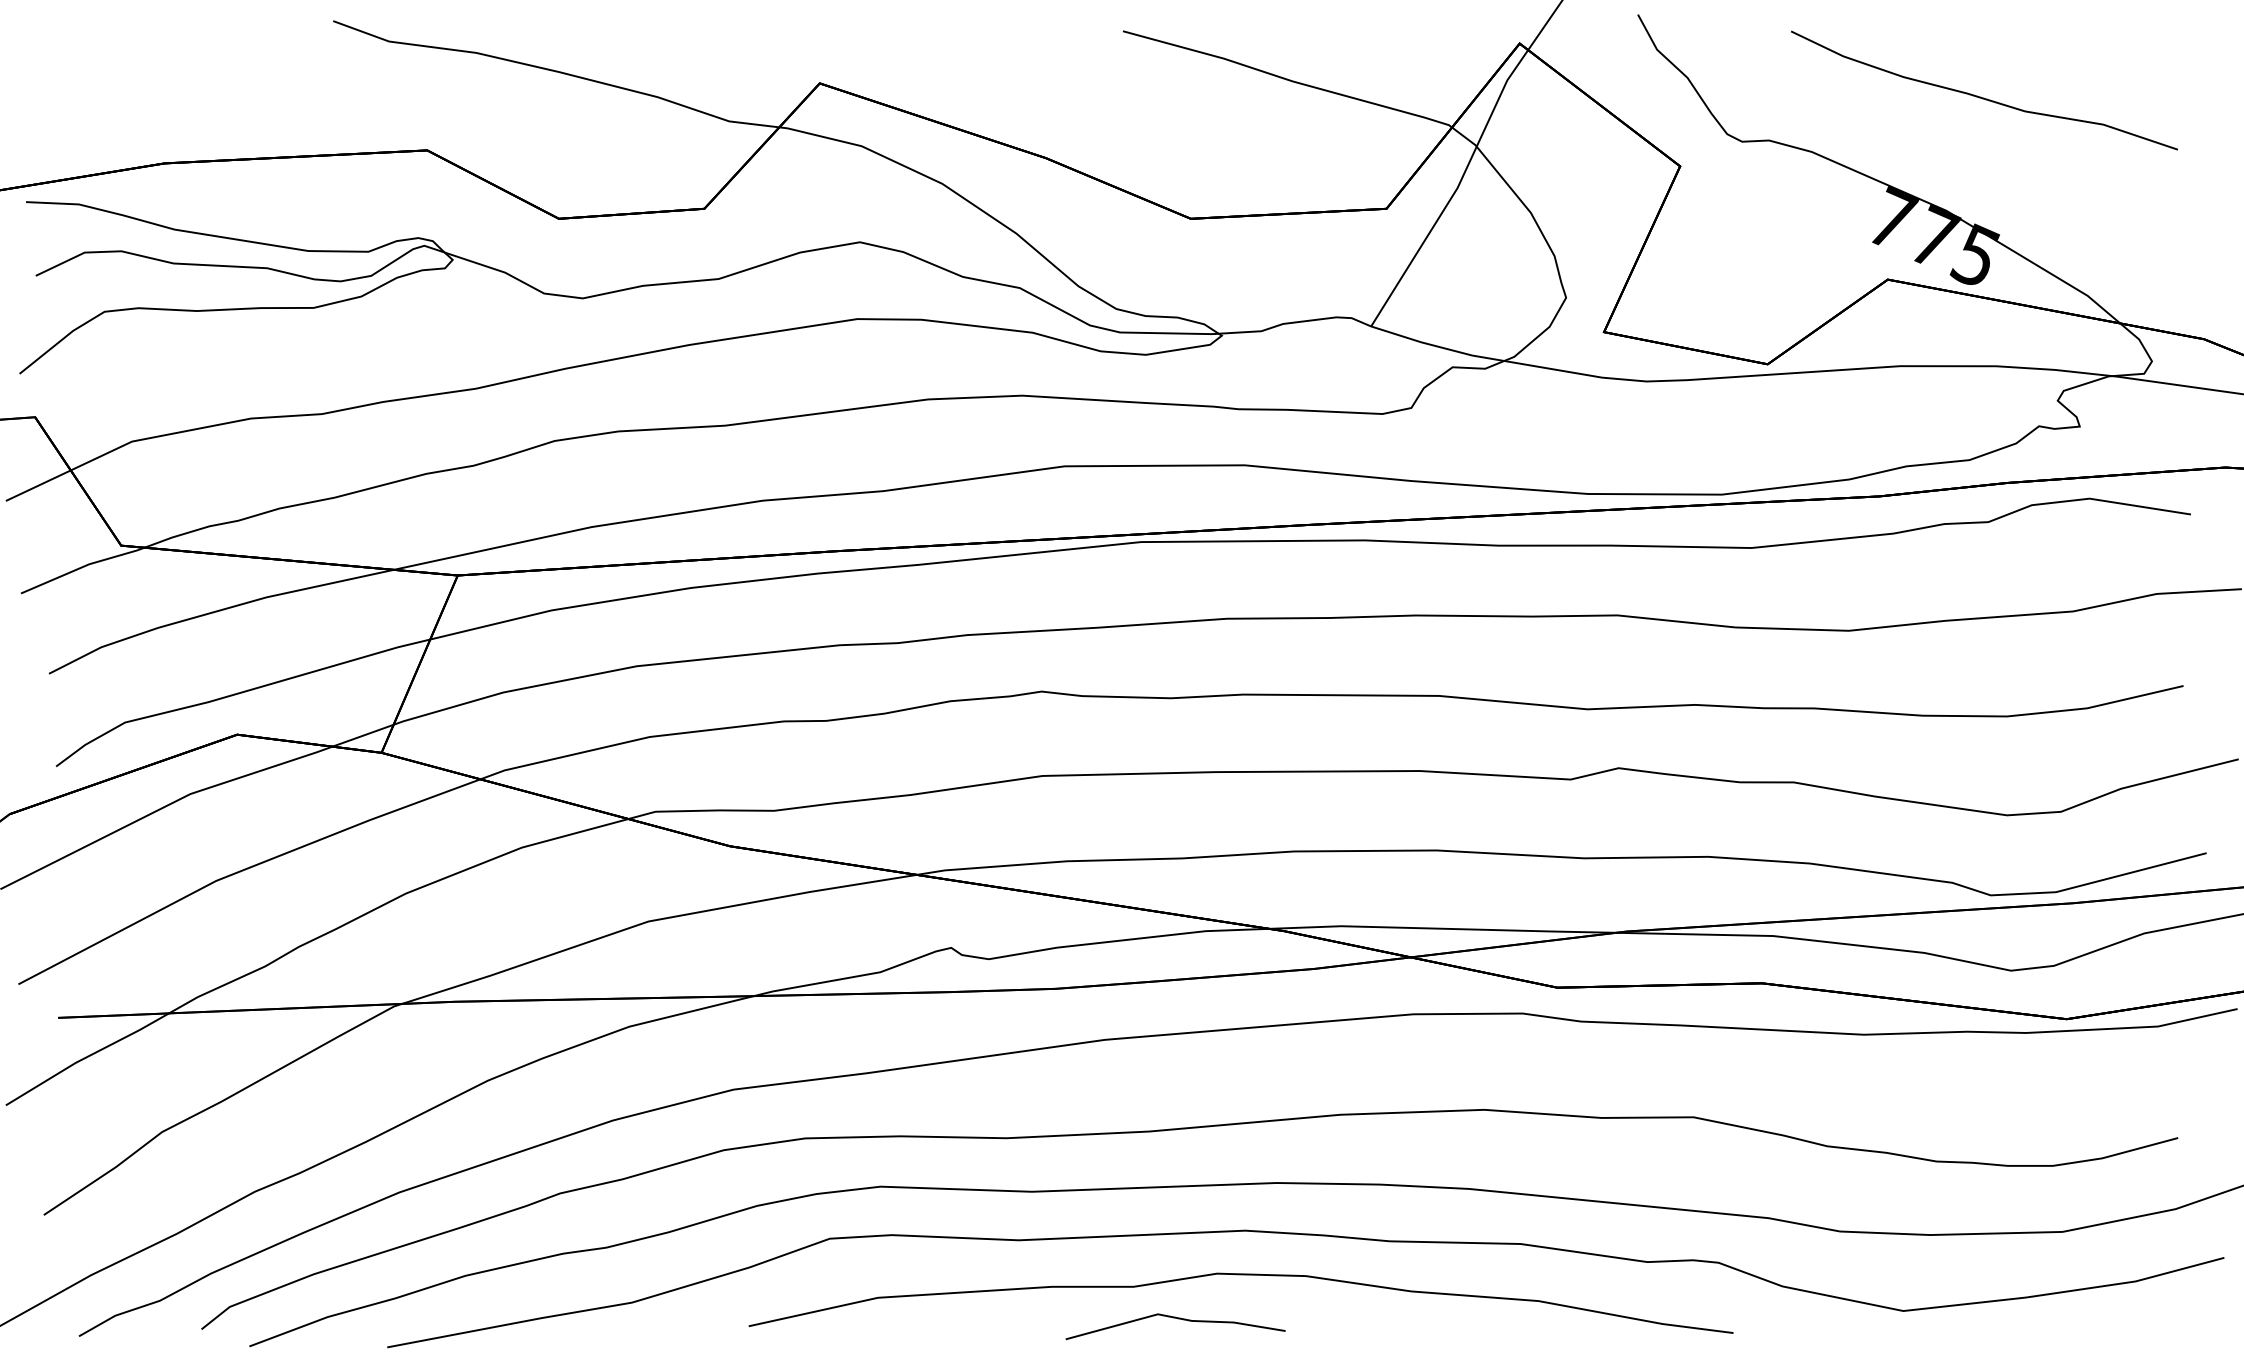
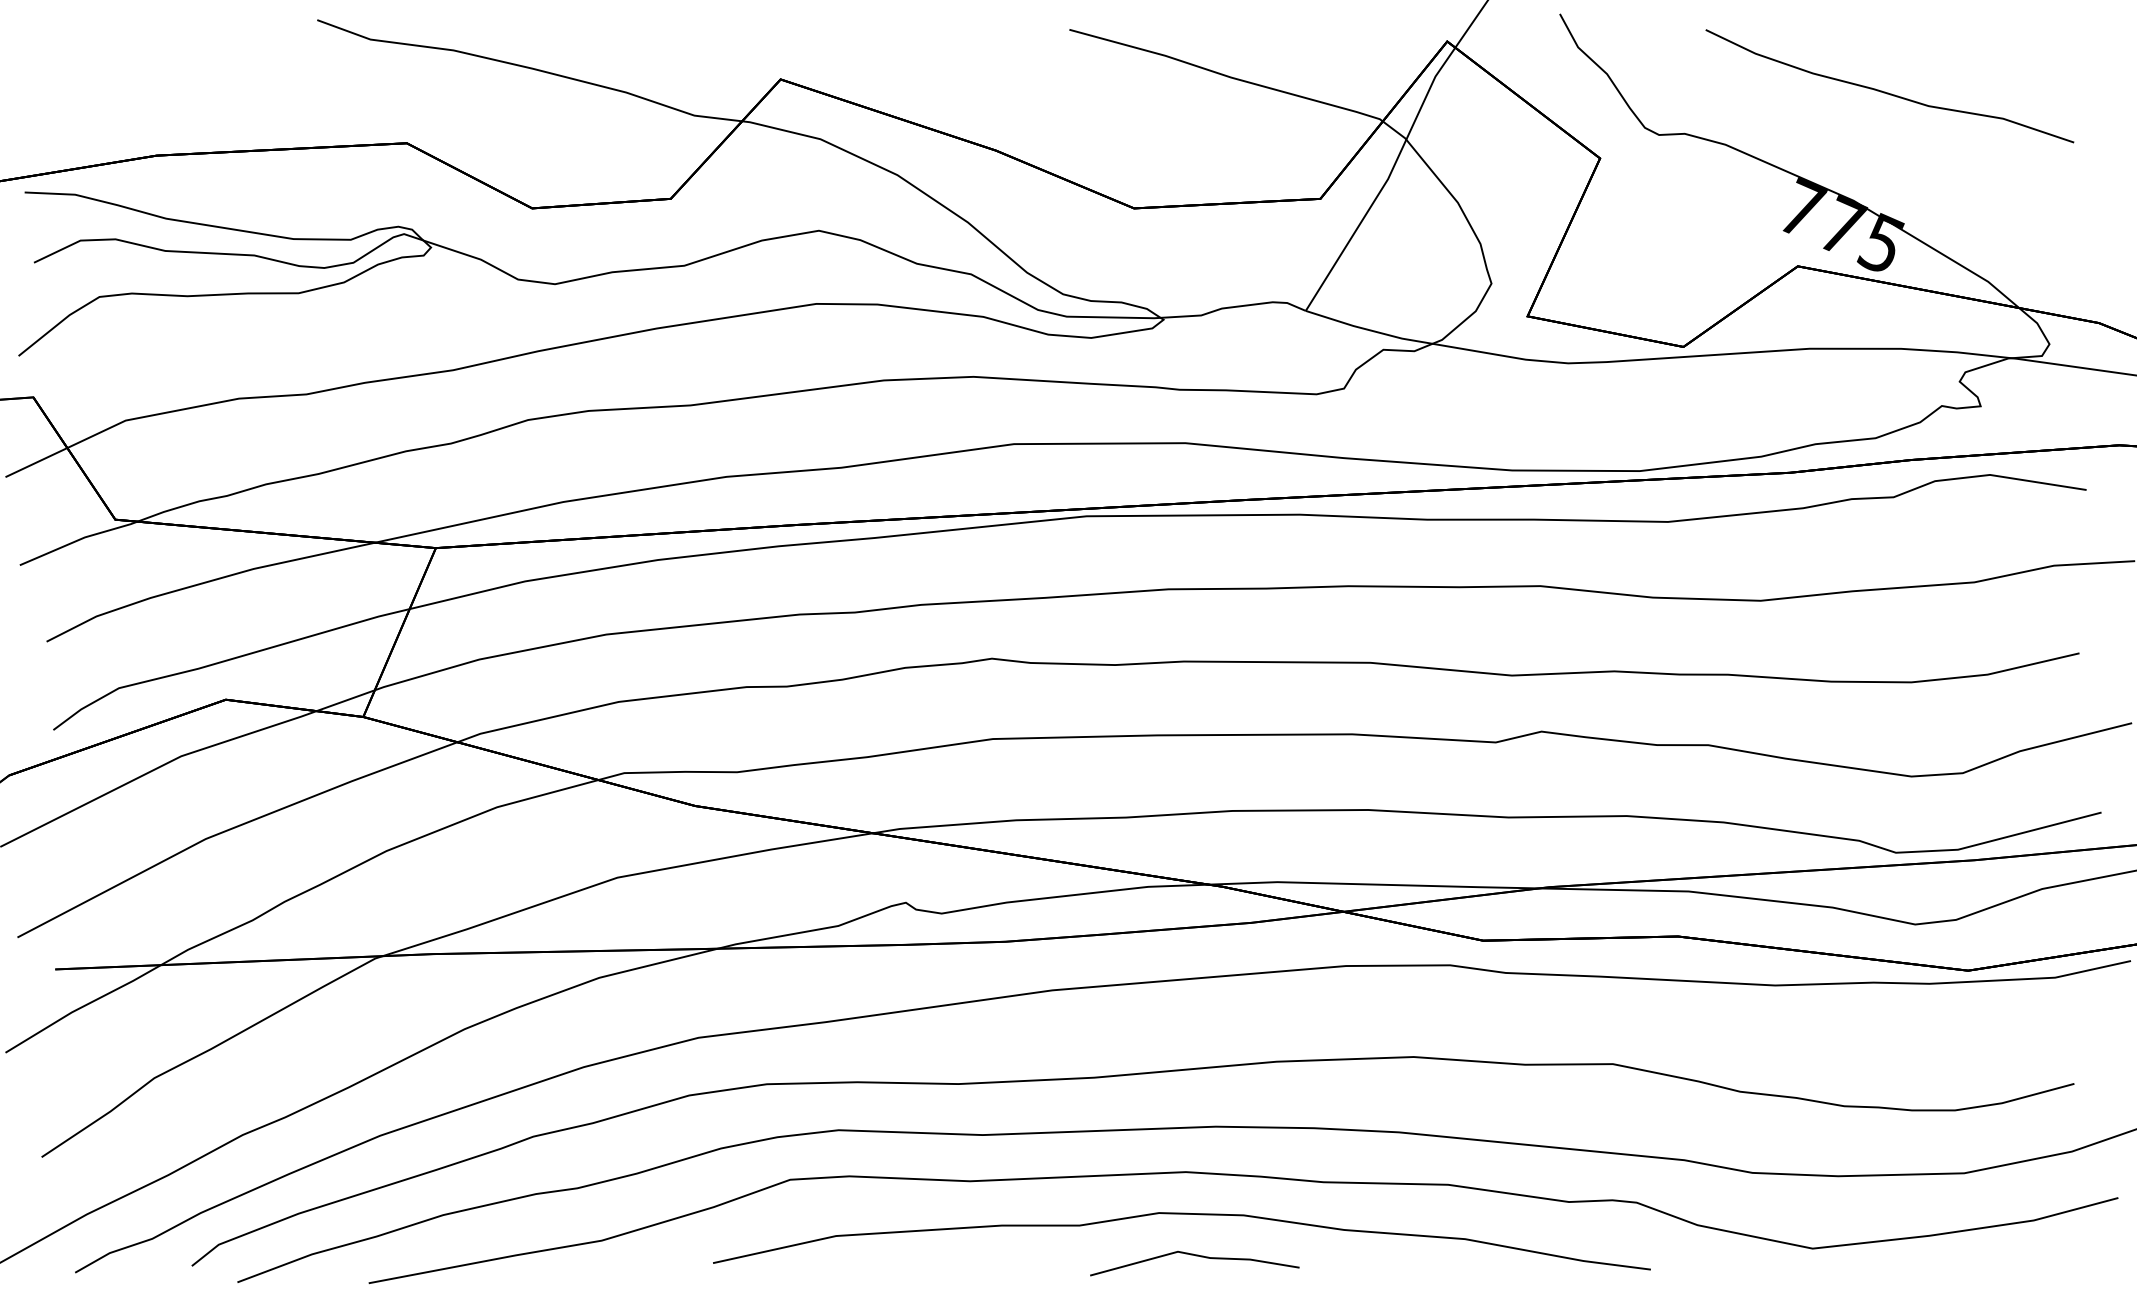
line: (1178, 1319) -> (1197, 1256), moved

